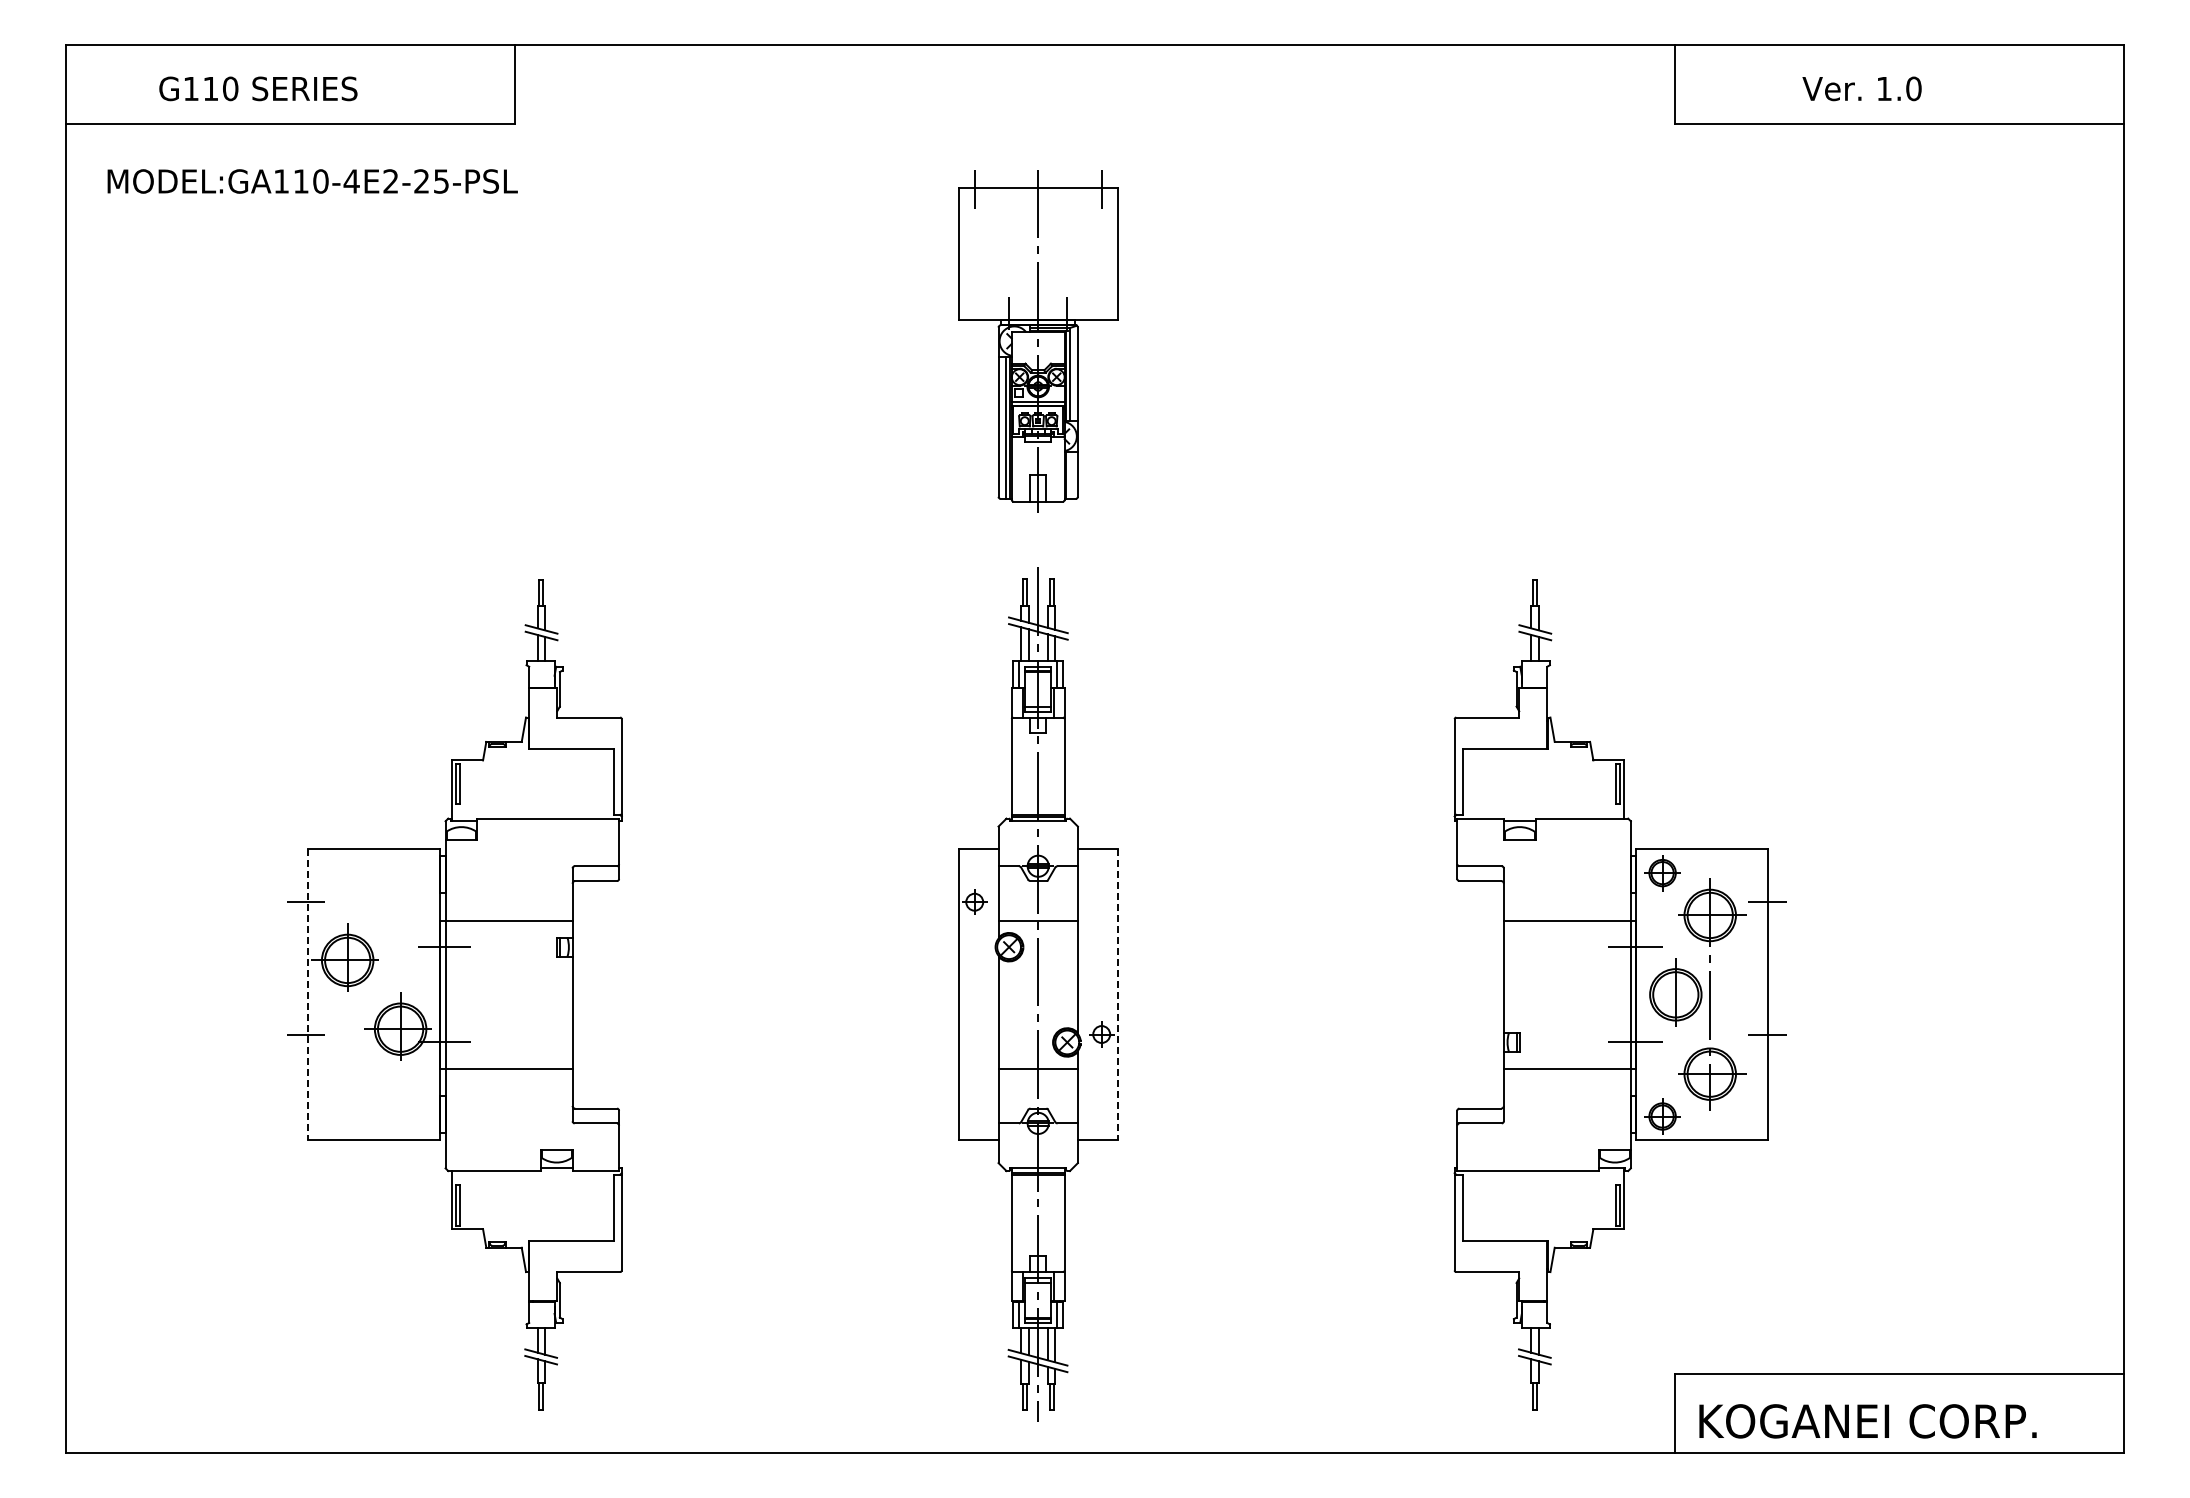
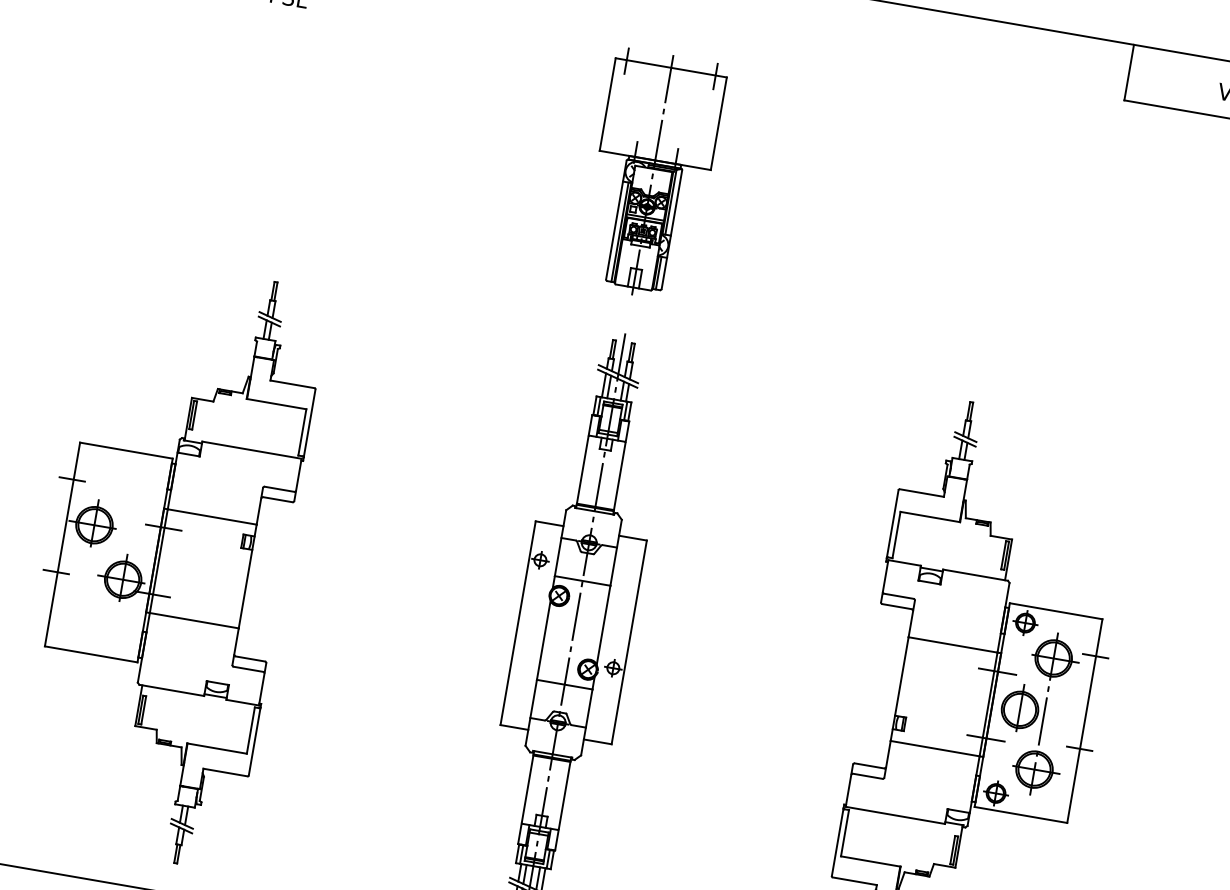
line: (1069, 475) -> (658, 273), added
line: (308, 994) -> (62, 544), dashed -> solid
line: (1117, 994) -> (629, 642), dashed -> solid

